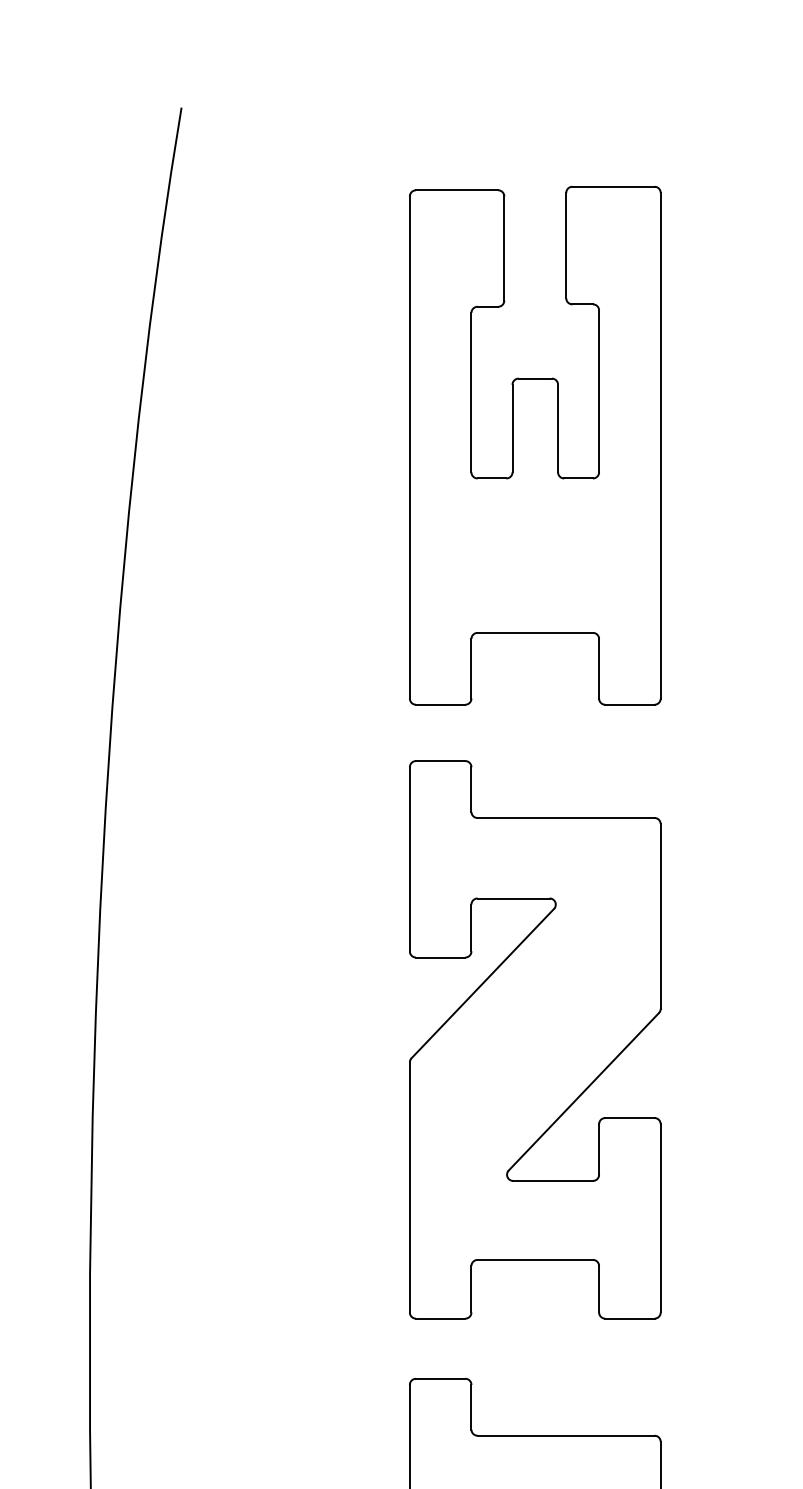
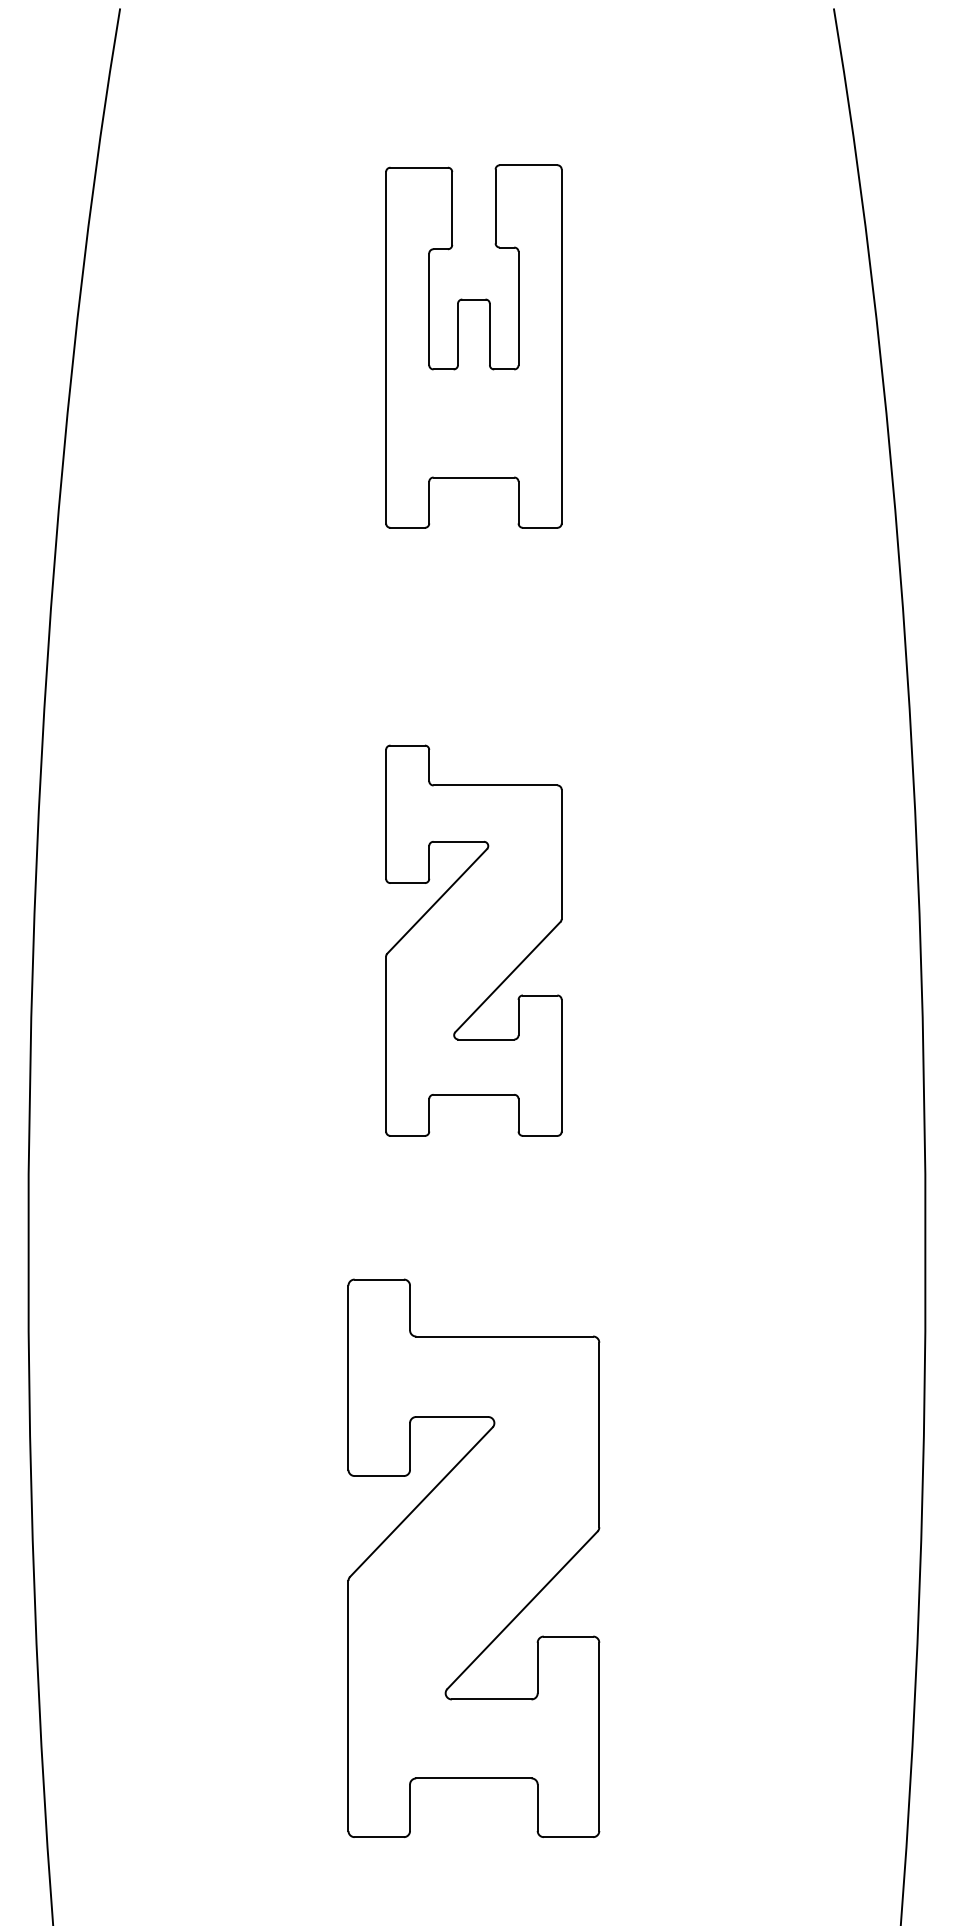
part: (534, 445) -> (473, 346), size x0.7
part: (534, 1039) -> (473, 940), size x0.7

